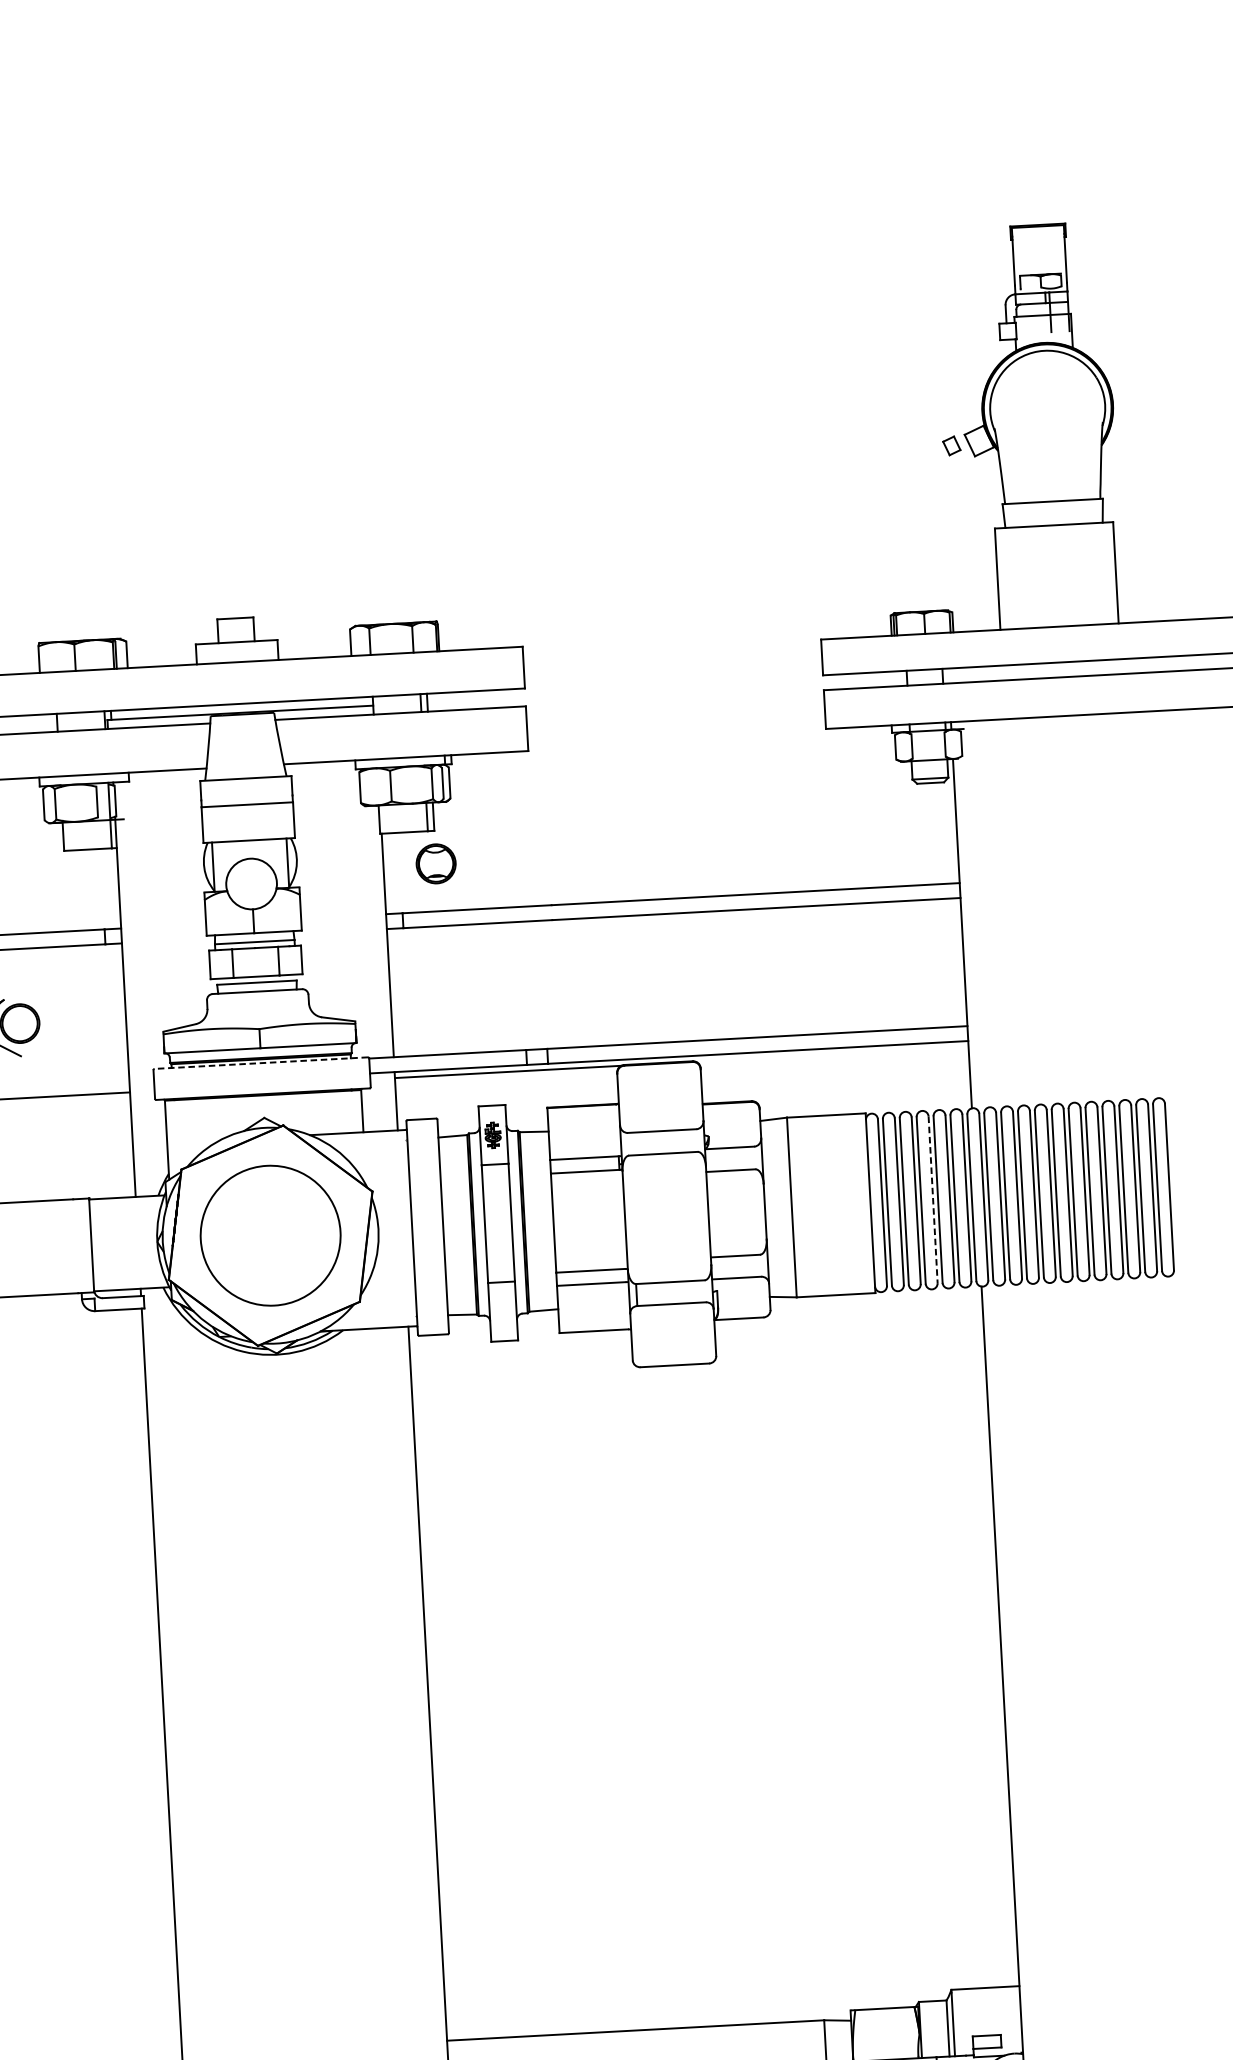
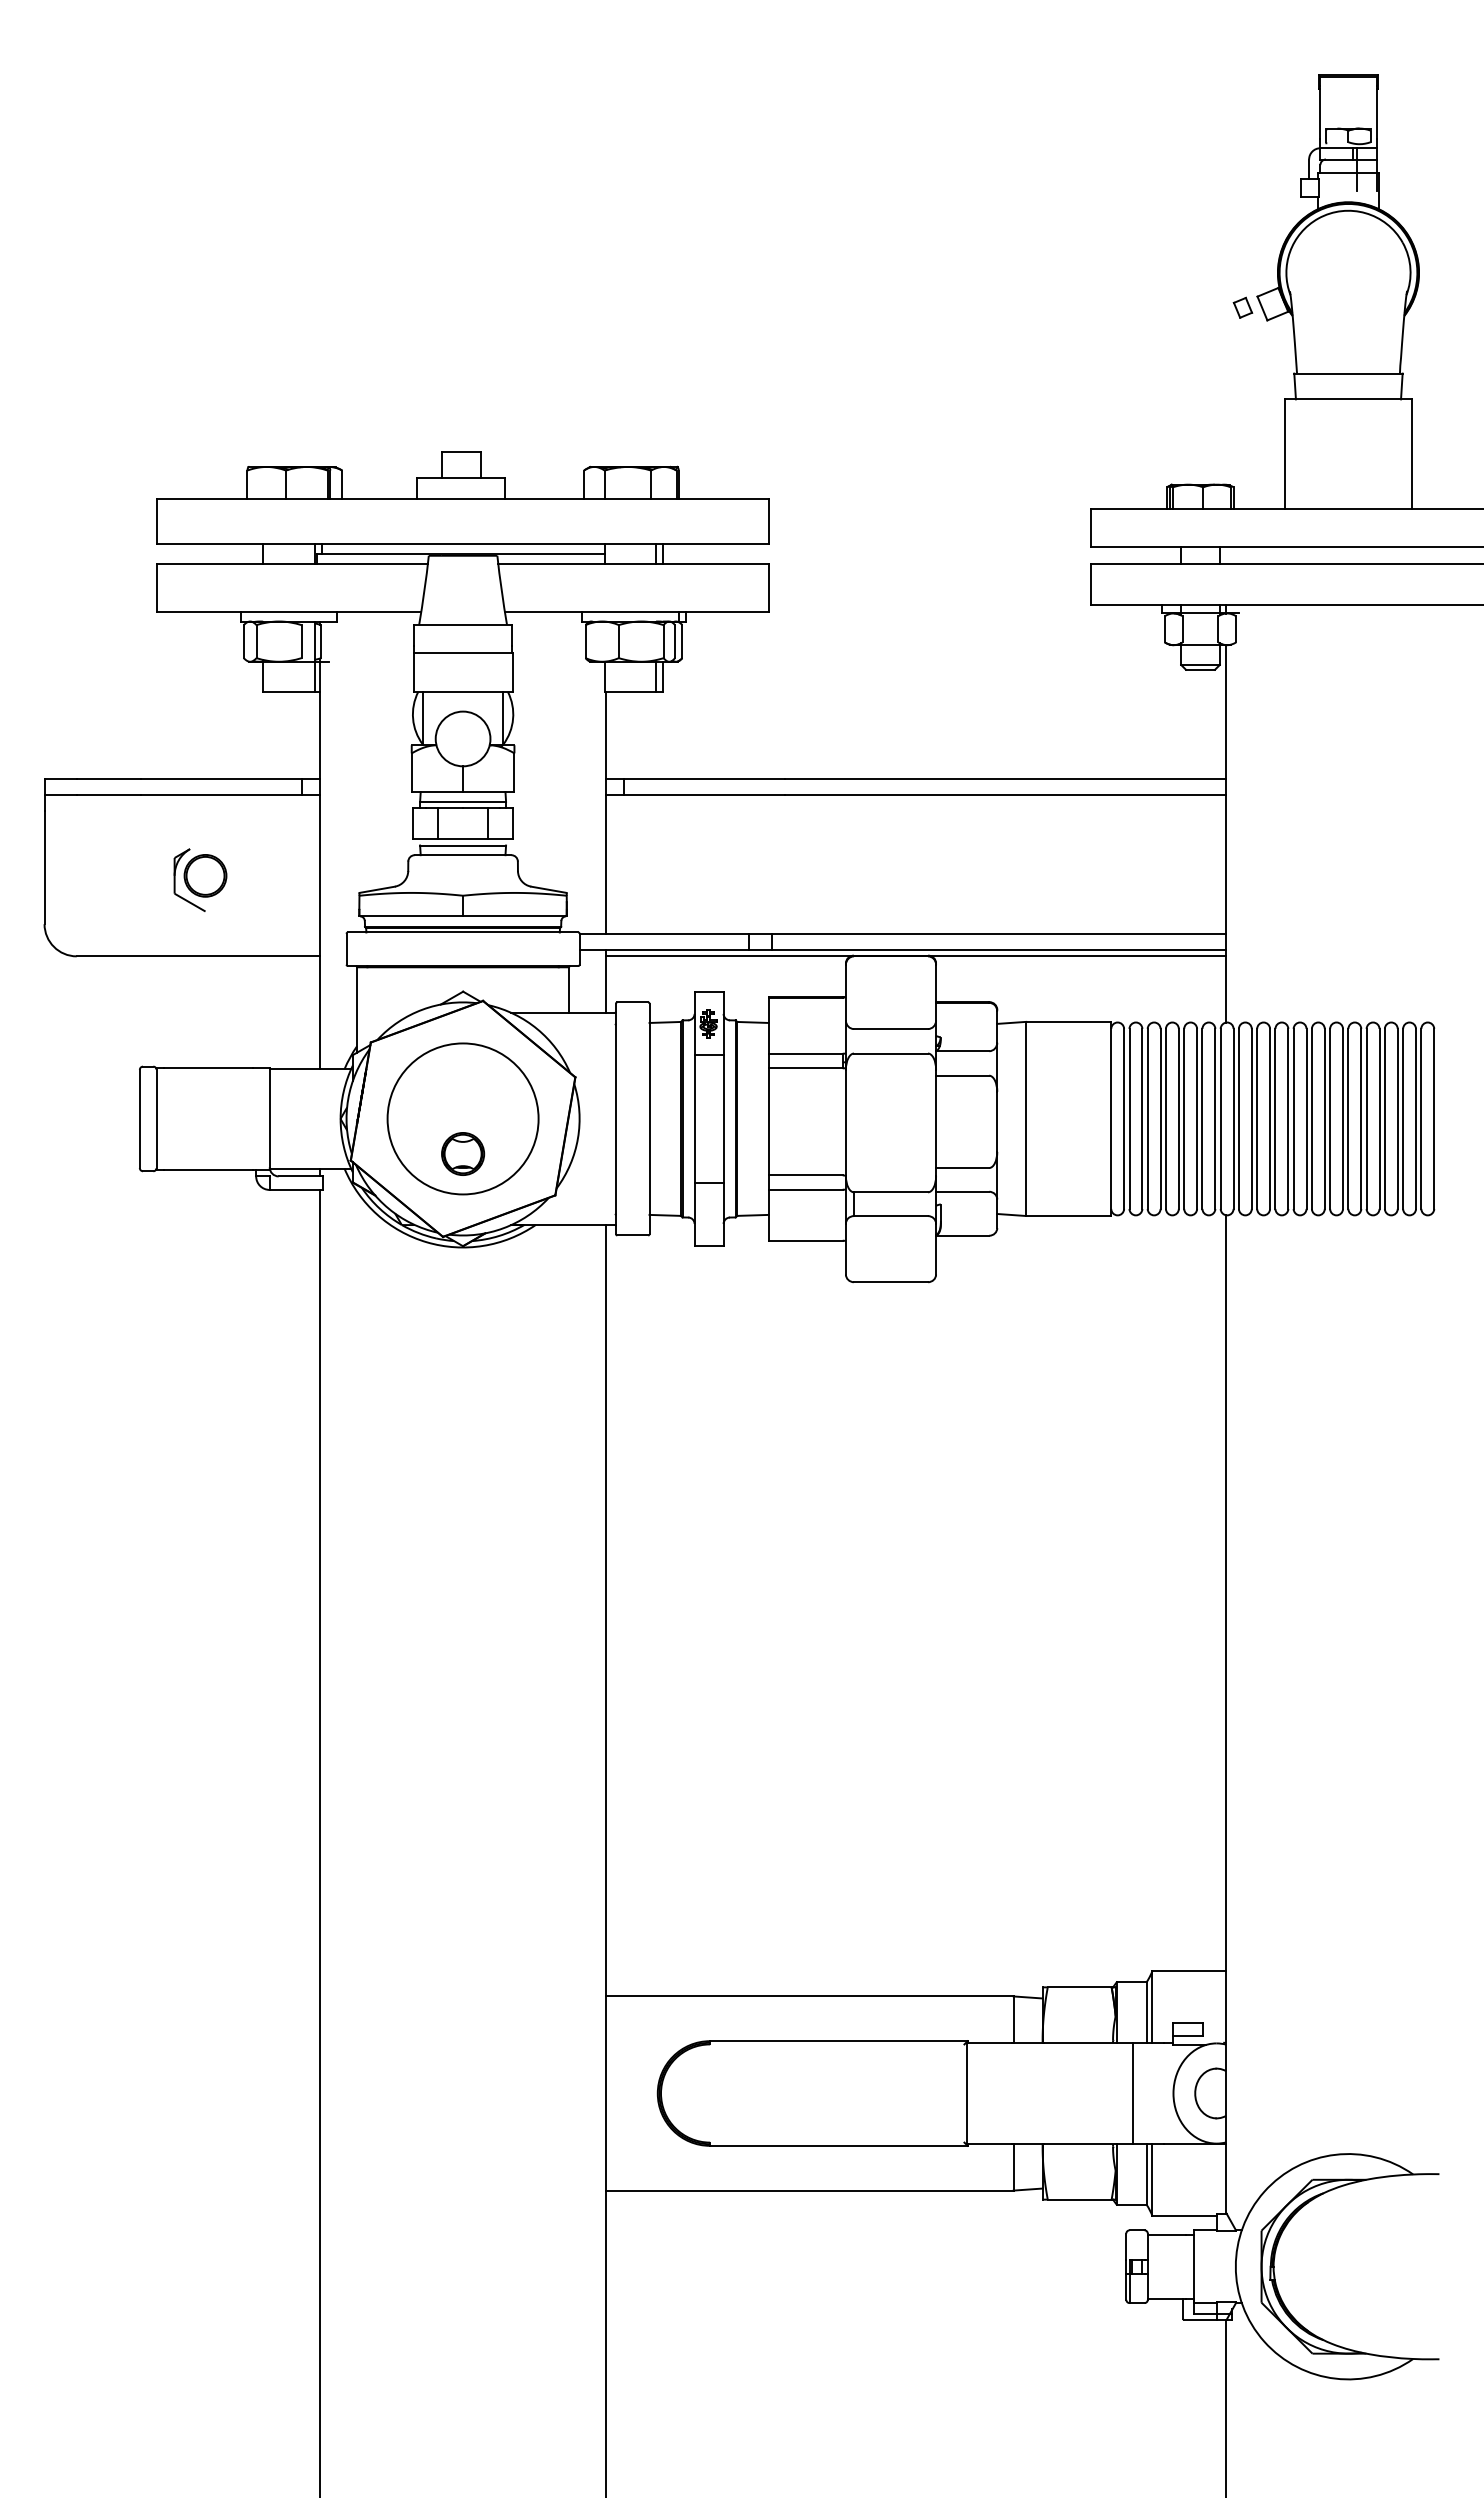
part: (436, 863) -> (463, 1153), moved
line: (832, 1054) -> (1078, 956), added
line: (260, 1063) -> (462, 932), dashed -> solid
line: (932, 1199) -> (1178, 1118), dashed -> solid

